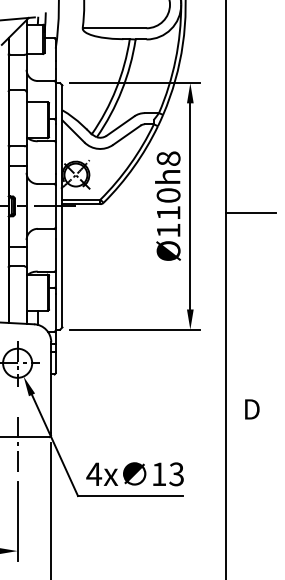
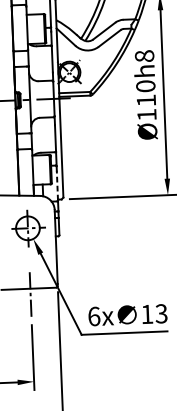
line: (55, 312) -> (57, 185), solid -> dashed
text: (94, 474) -> (94, 316), 4x -> 6x

